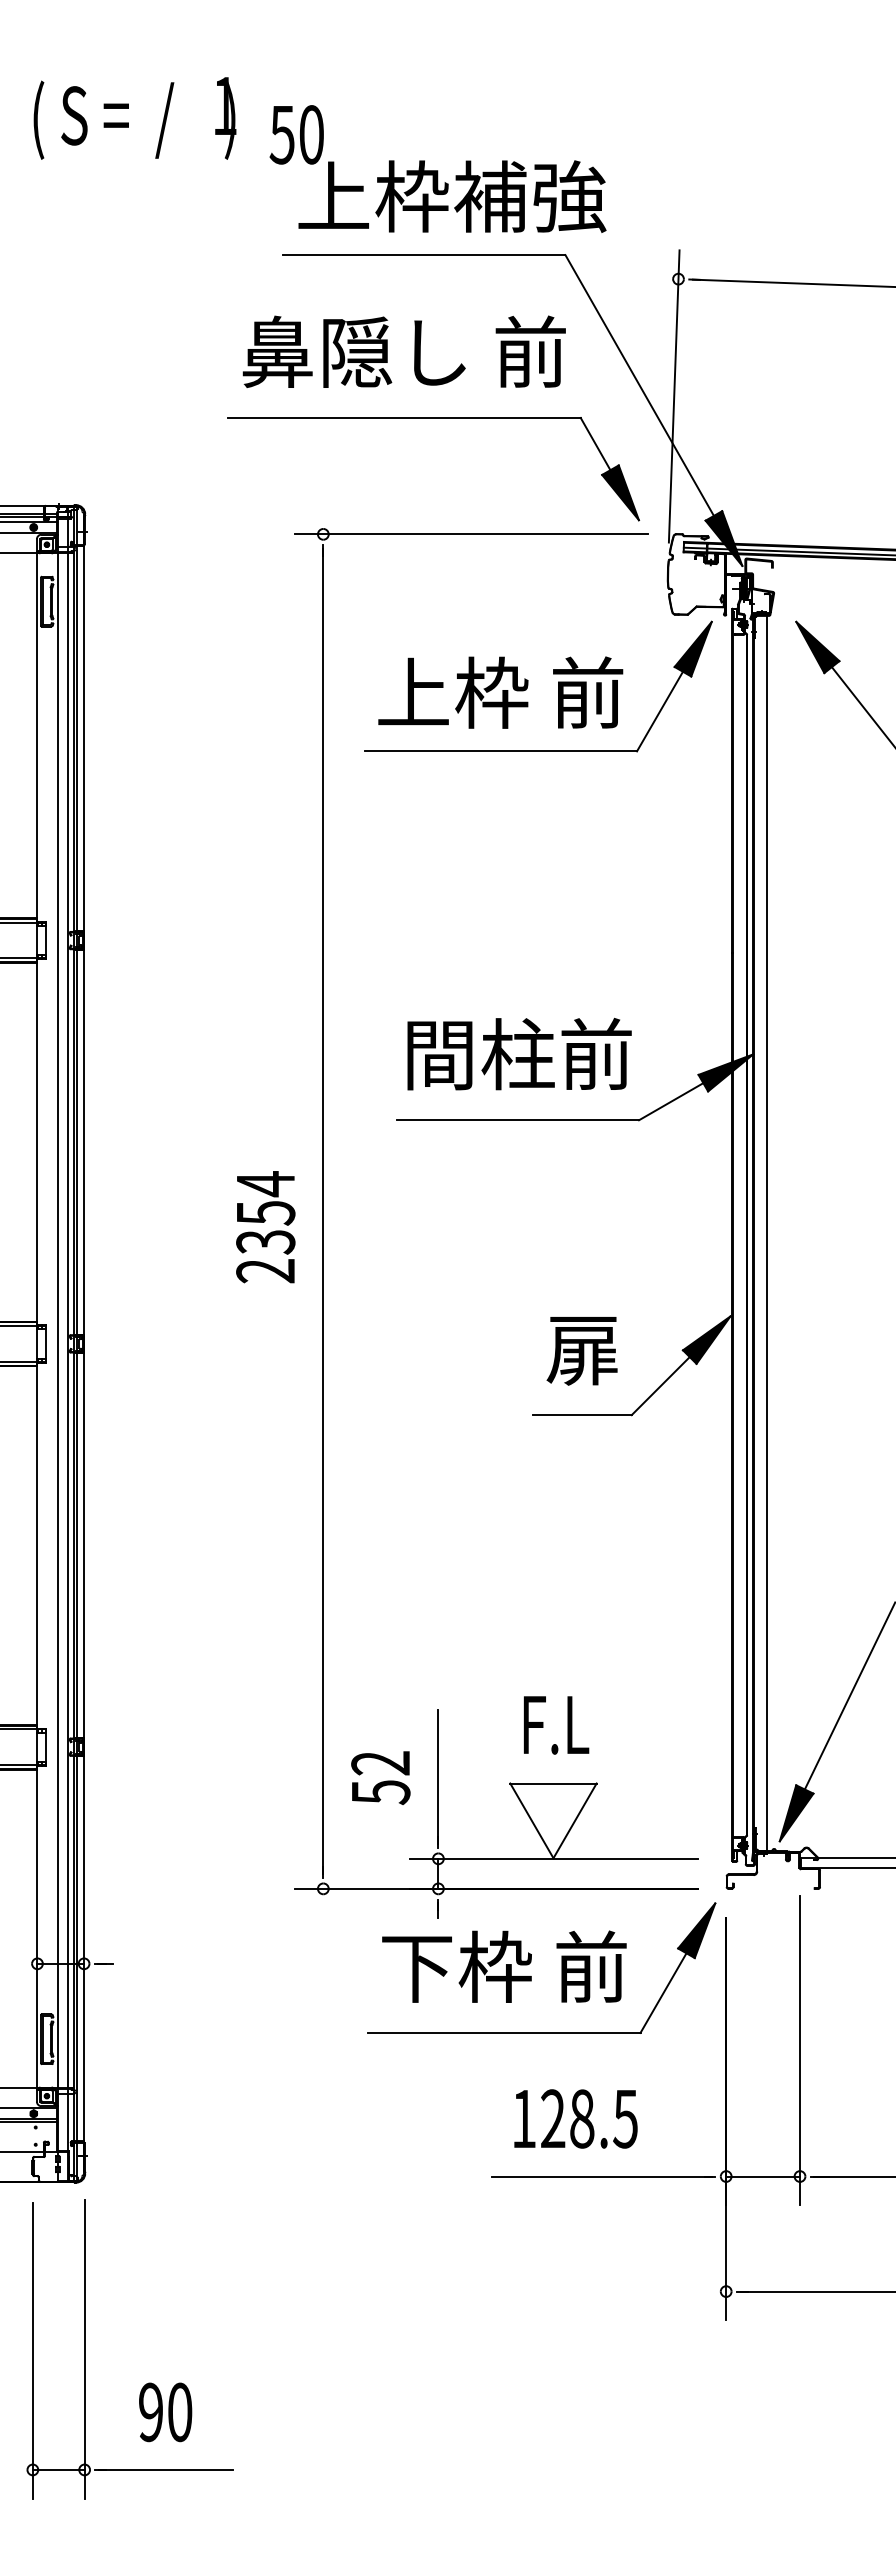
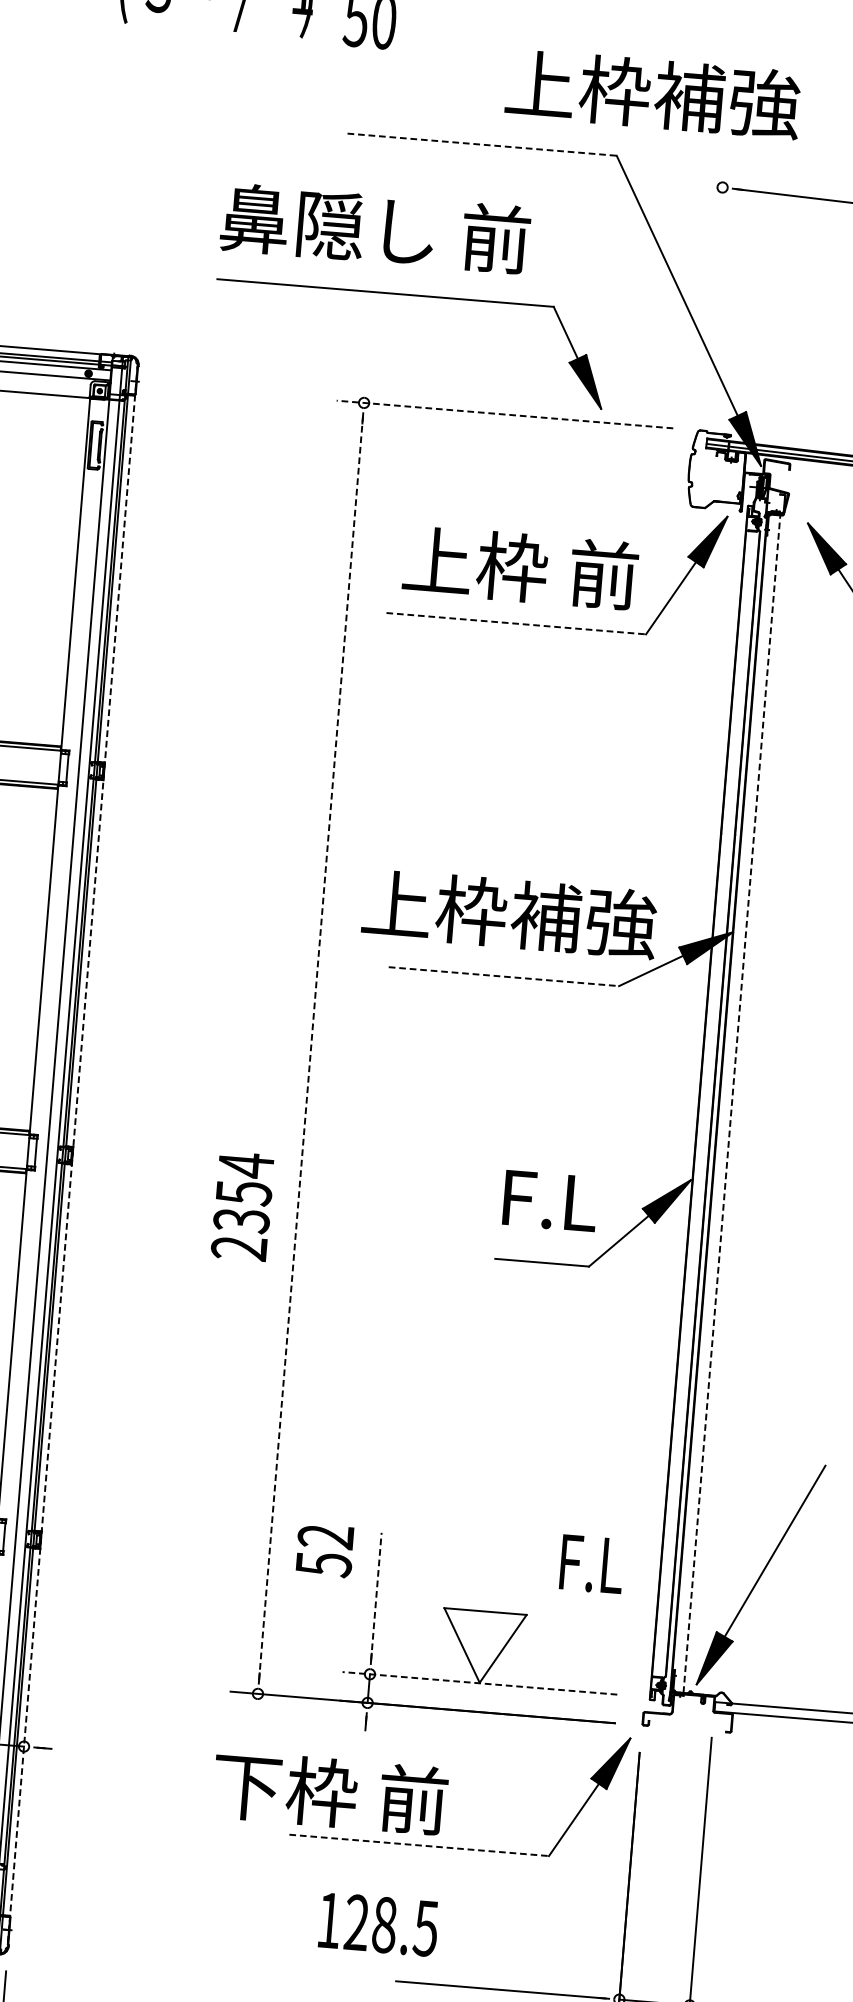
text: (452, 196) -> (653, 93), moved
line: (424, 255) -> (482, 145), solid -> dashed
text: (403, 351) -> (374, 228), moved
line: (673, 396) -> (708, 298), removed
part: (433, 418) -> (413, 295), moved
line: (471, 534) -> (505, 414), solid -> dashed
line: (501, 751) -> (516, 623), solid -> dashed
text: (519, 1053) -> (510, 913), 間柱前 -> 上枠補強
line: (518, 1120) -> (504, 976), solid -> dashed
line: (323, 1211) -> (311, 1048), solid -> dashed
text: (265, 1227) -> (242, 1206), moved
line: (766, 1232) -> (731, 1103), solid -> dashed
line: (84, 1344) -> (72, 1156), solid -> dashed
text: (585, 1351) -> (549, 1202), 扉 -> F.L
text: (556, 1725) -> (592, 1564), moved
line: (438, 1776) -> (376, 1595), solid -> dashed
text: (380, 1777) -> (324, 1550), moved
line: (553, 1858) -> (479, 1683), solid -> dashed
text: (504, 1966) -> (330, 1792), moved
line: (504, 2032) -> (419, 1844), solid -> dashed
text: (575, 2118) -> (378, 1924), moved

